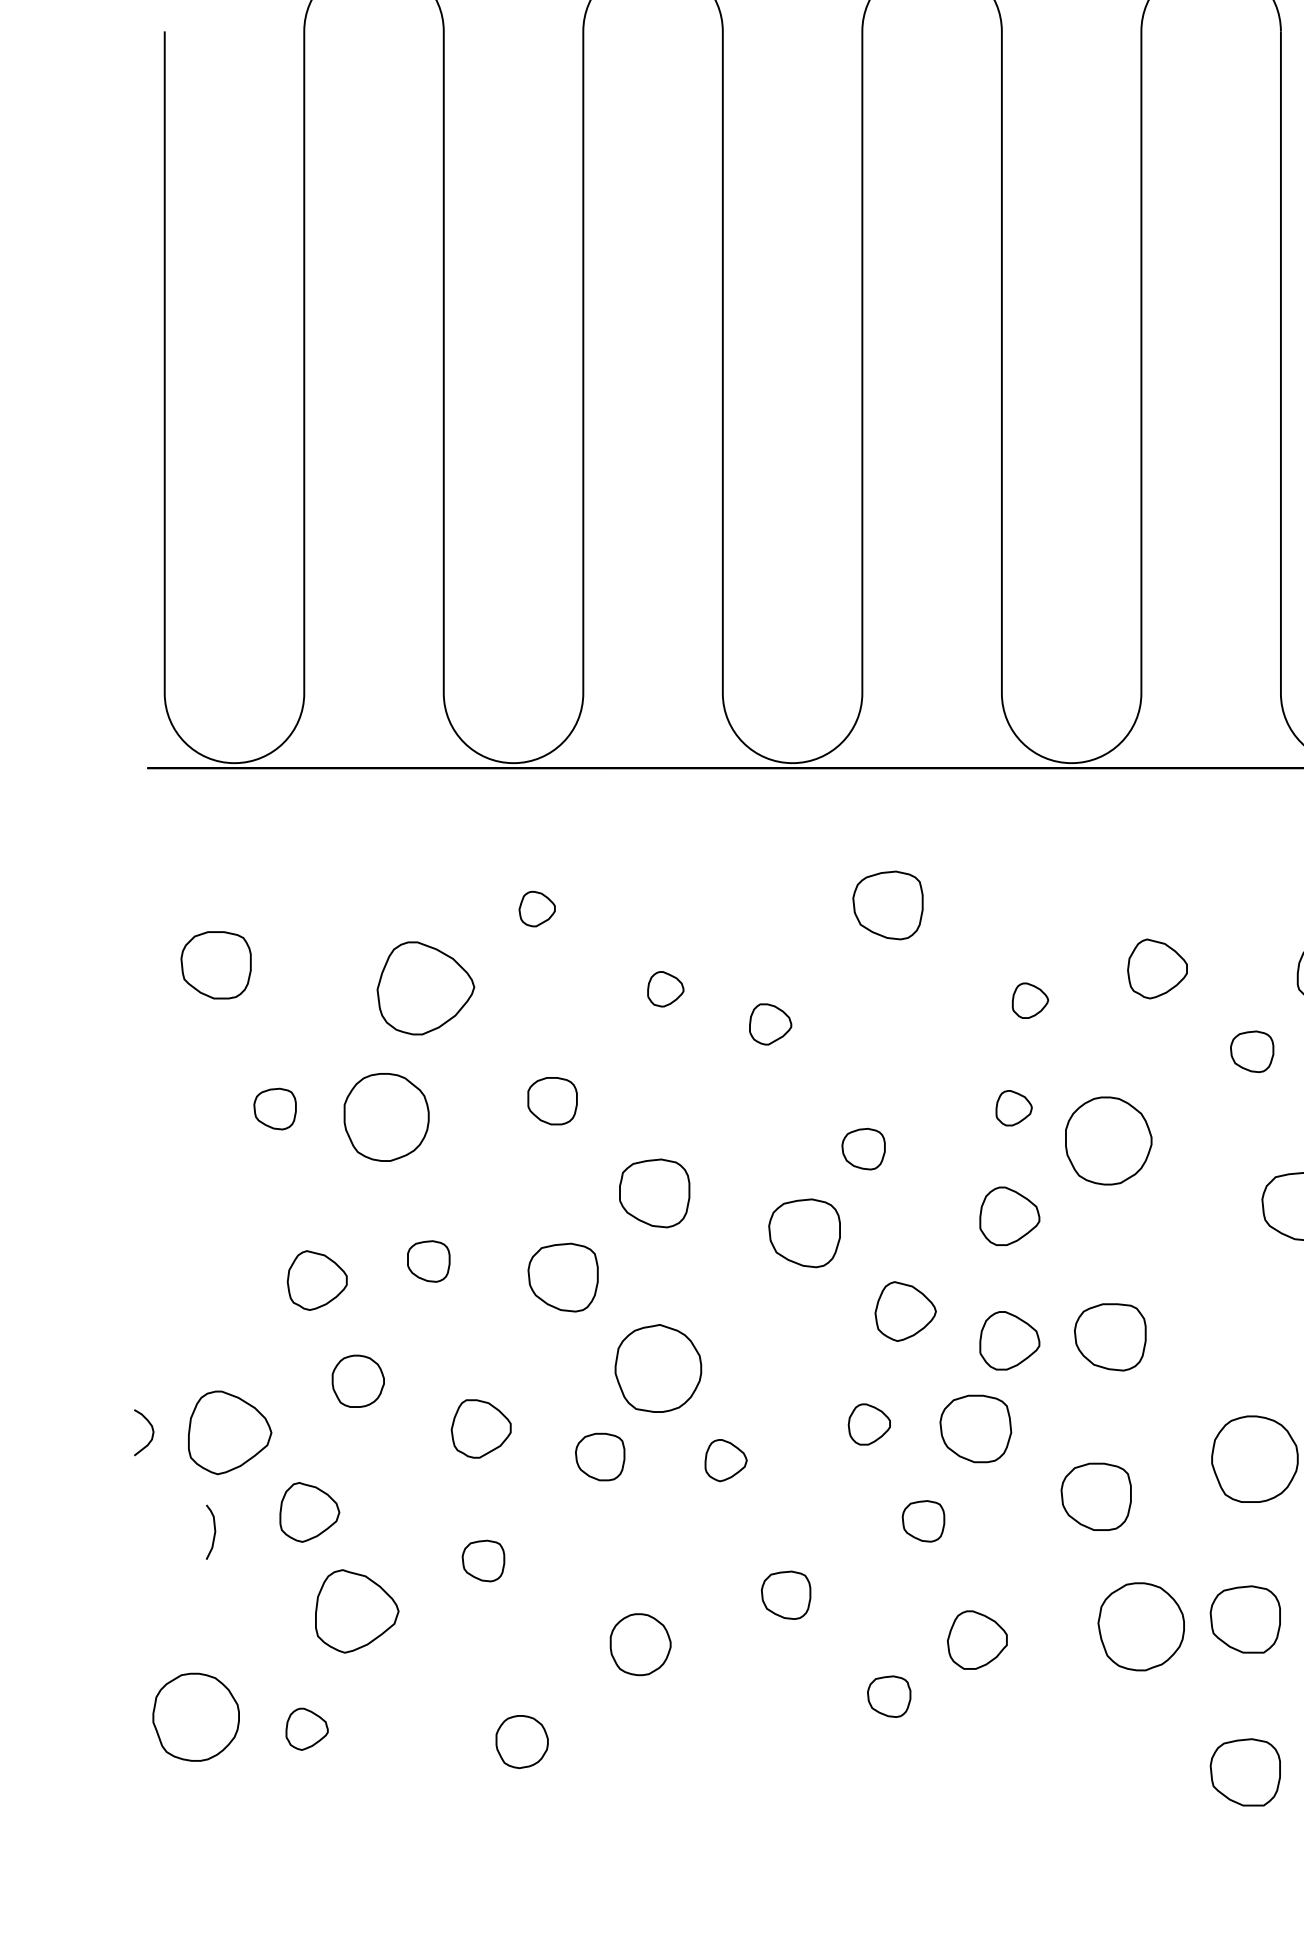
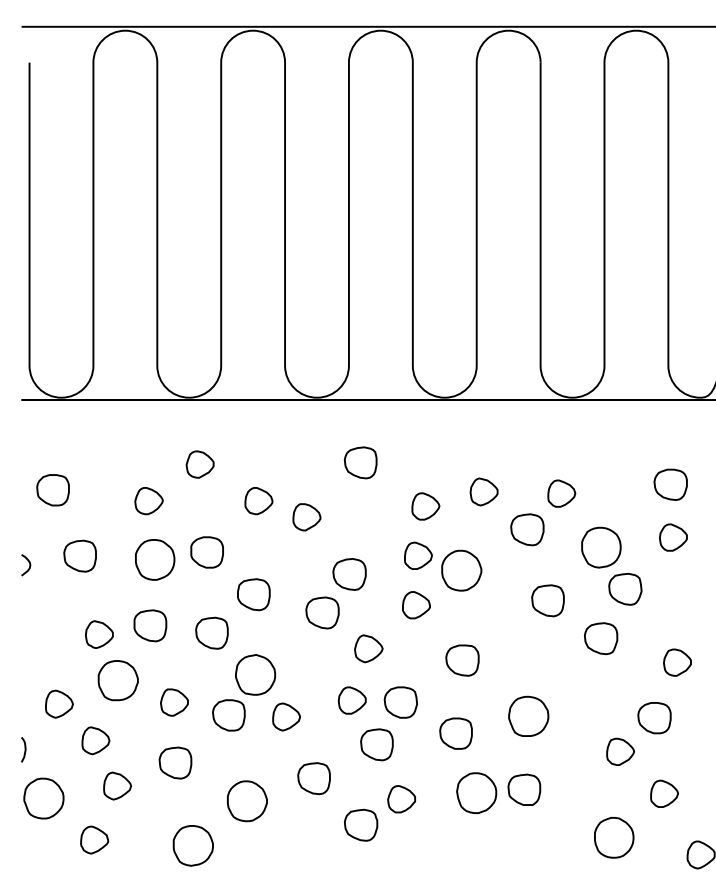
part: (535, 909) -> (199, 464), size x1.67
part: (424, 989) -> (148, 501), size x0.62
part: (664, 989) -> (258, 501), size x1.67
part: (1029, 1000) -> (425, 506), size x1.67
part: (769, 1024) -> (306, 517), size x1.43
part: (1252, 1050) -> (527, 529), size x1.67
part: (551, 1101) -> (206, 552), size x1.43
part: (273, 1107) -> (79, 555), size x1.67
part: (1014, 1107) -> (418, 555), size x1.67
part: (387, 1116) -> (155, 559), moved
part: (863, 1149) -> (349, 574), size x1.67
part: (428, 1260) -> (150, 625), size x1.67
part: (1009, 1341) -> (416, 662), removed
part: (356, 1380) -> (117, 680), size x1.67
part: (867, 1424) -> (351, 700), size x1.43
part: (230, 1430) -> (59, 703), size x0.71
curve: (151, 1433) -> (29, 565), moved
part: (599, 1457) -> (228, 715), size x1.43
part: (725, 1459) -> (286, 716), size x1.43
part: (922, 1520) -> (376, 744), size x1.67
curve: (212, 1531) -> (24, 749), moved
part: (483, 1559) -> (175, 762), size x1.67
part: (784, 1594) -> (313, 778), size x1.43
part: (356, 1610) -> (117, 785), size x0.71
part: (640, 1645) -> (247, 801), size x1.43
part: (889, 1695) -> (361, 824), size x1.67
part: (195, 1717) -> (43, 798), moved
part: (306, 1728) -> (94, 839), size x1.43
part: (520, 1741) -> (192, 845), size x1.67
part: (1245, 1771) -> (524, 859), removed

